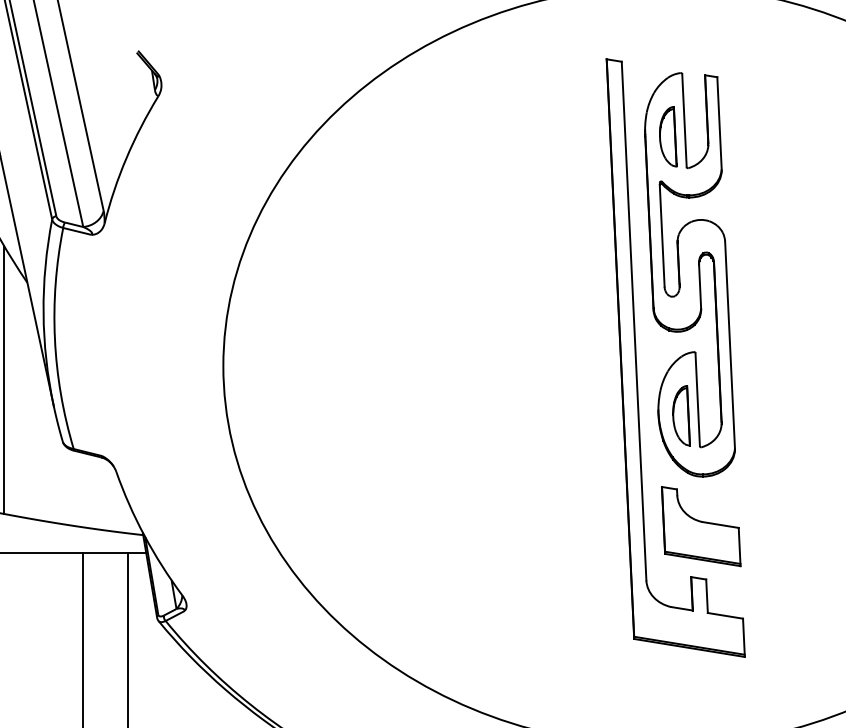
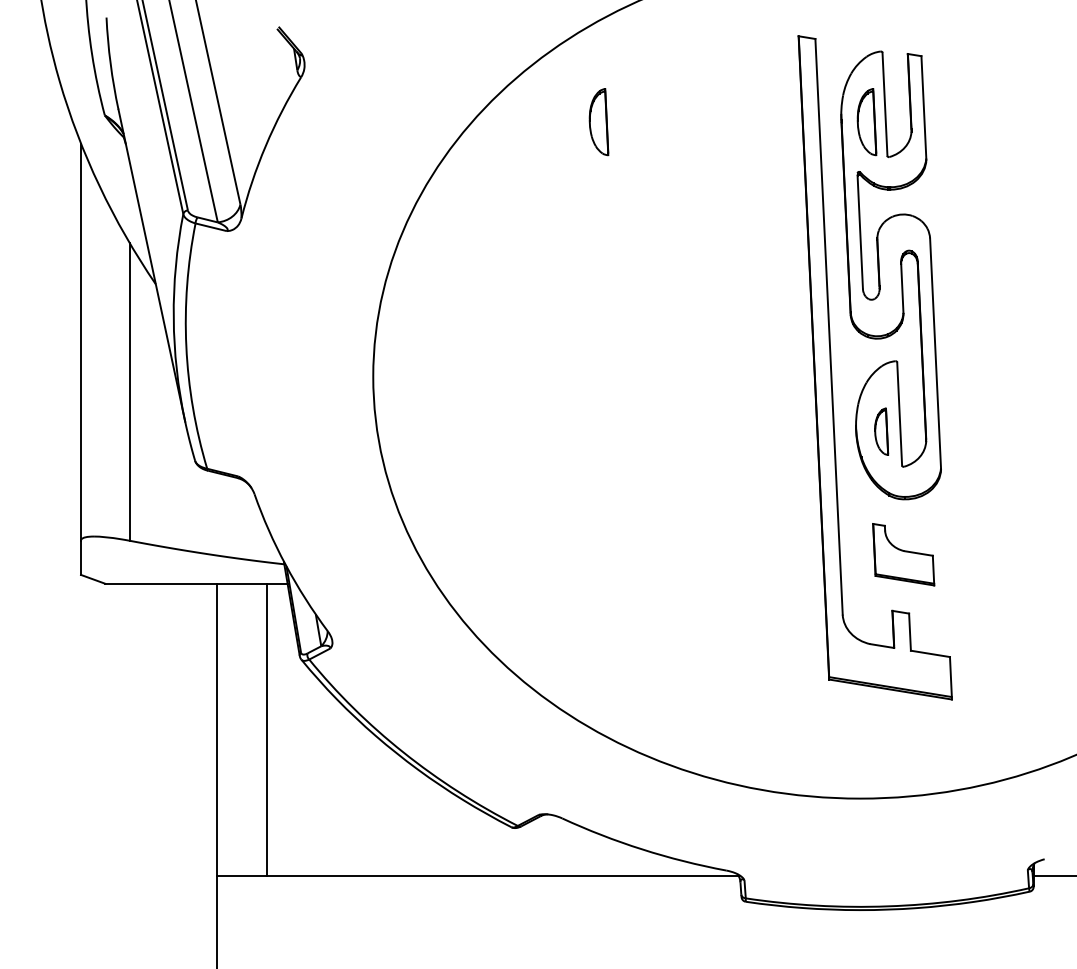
part: (426, 137) -> (598, 122), added
part: (681, 415) -> (881, 431), size x0.7
part: (701, 526) -> (903, 554), size x0.7

